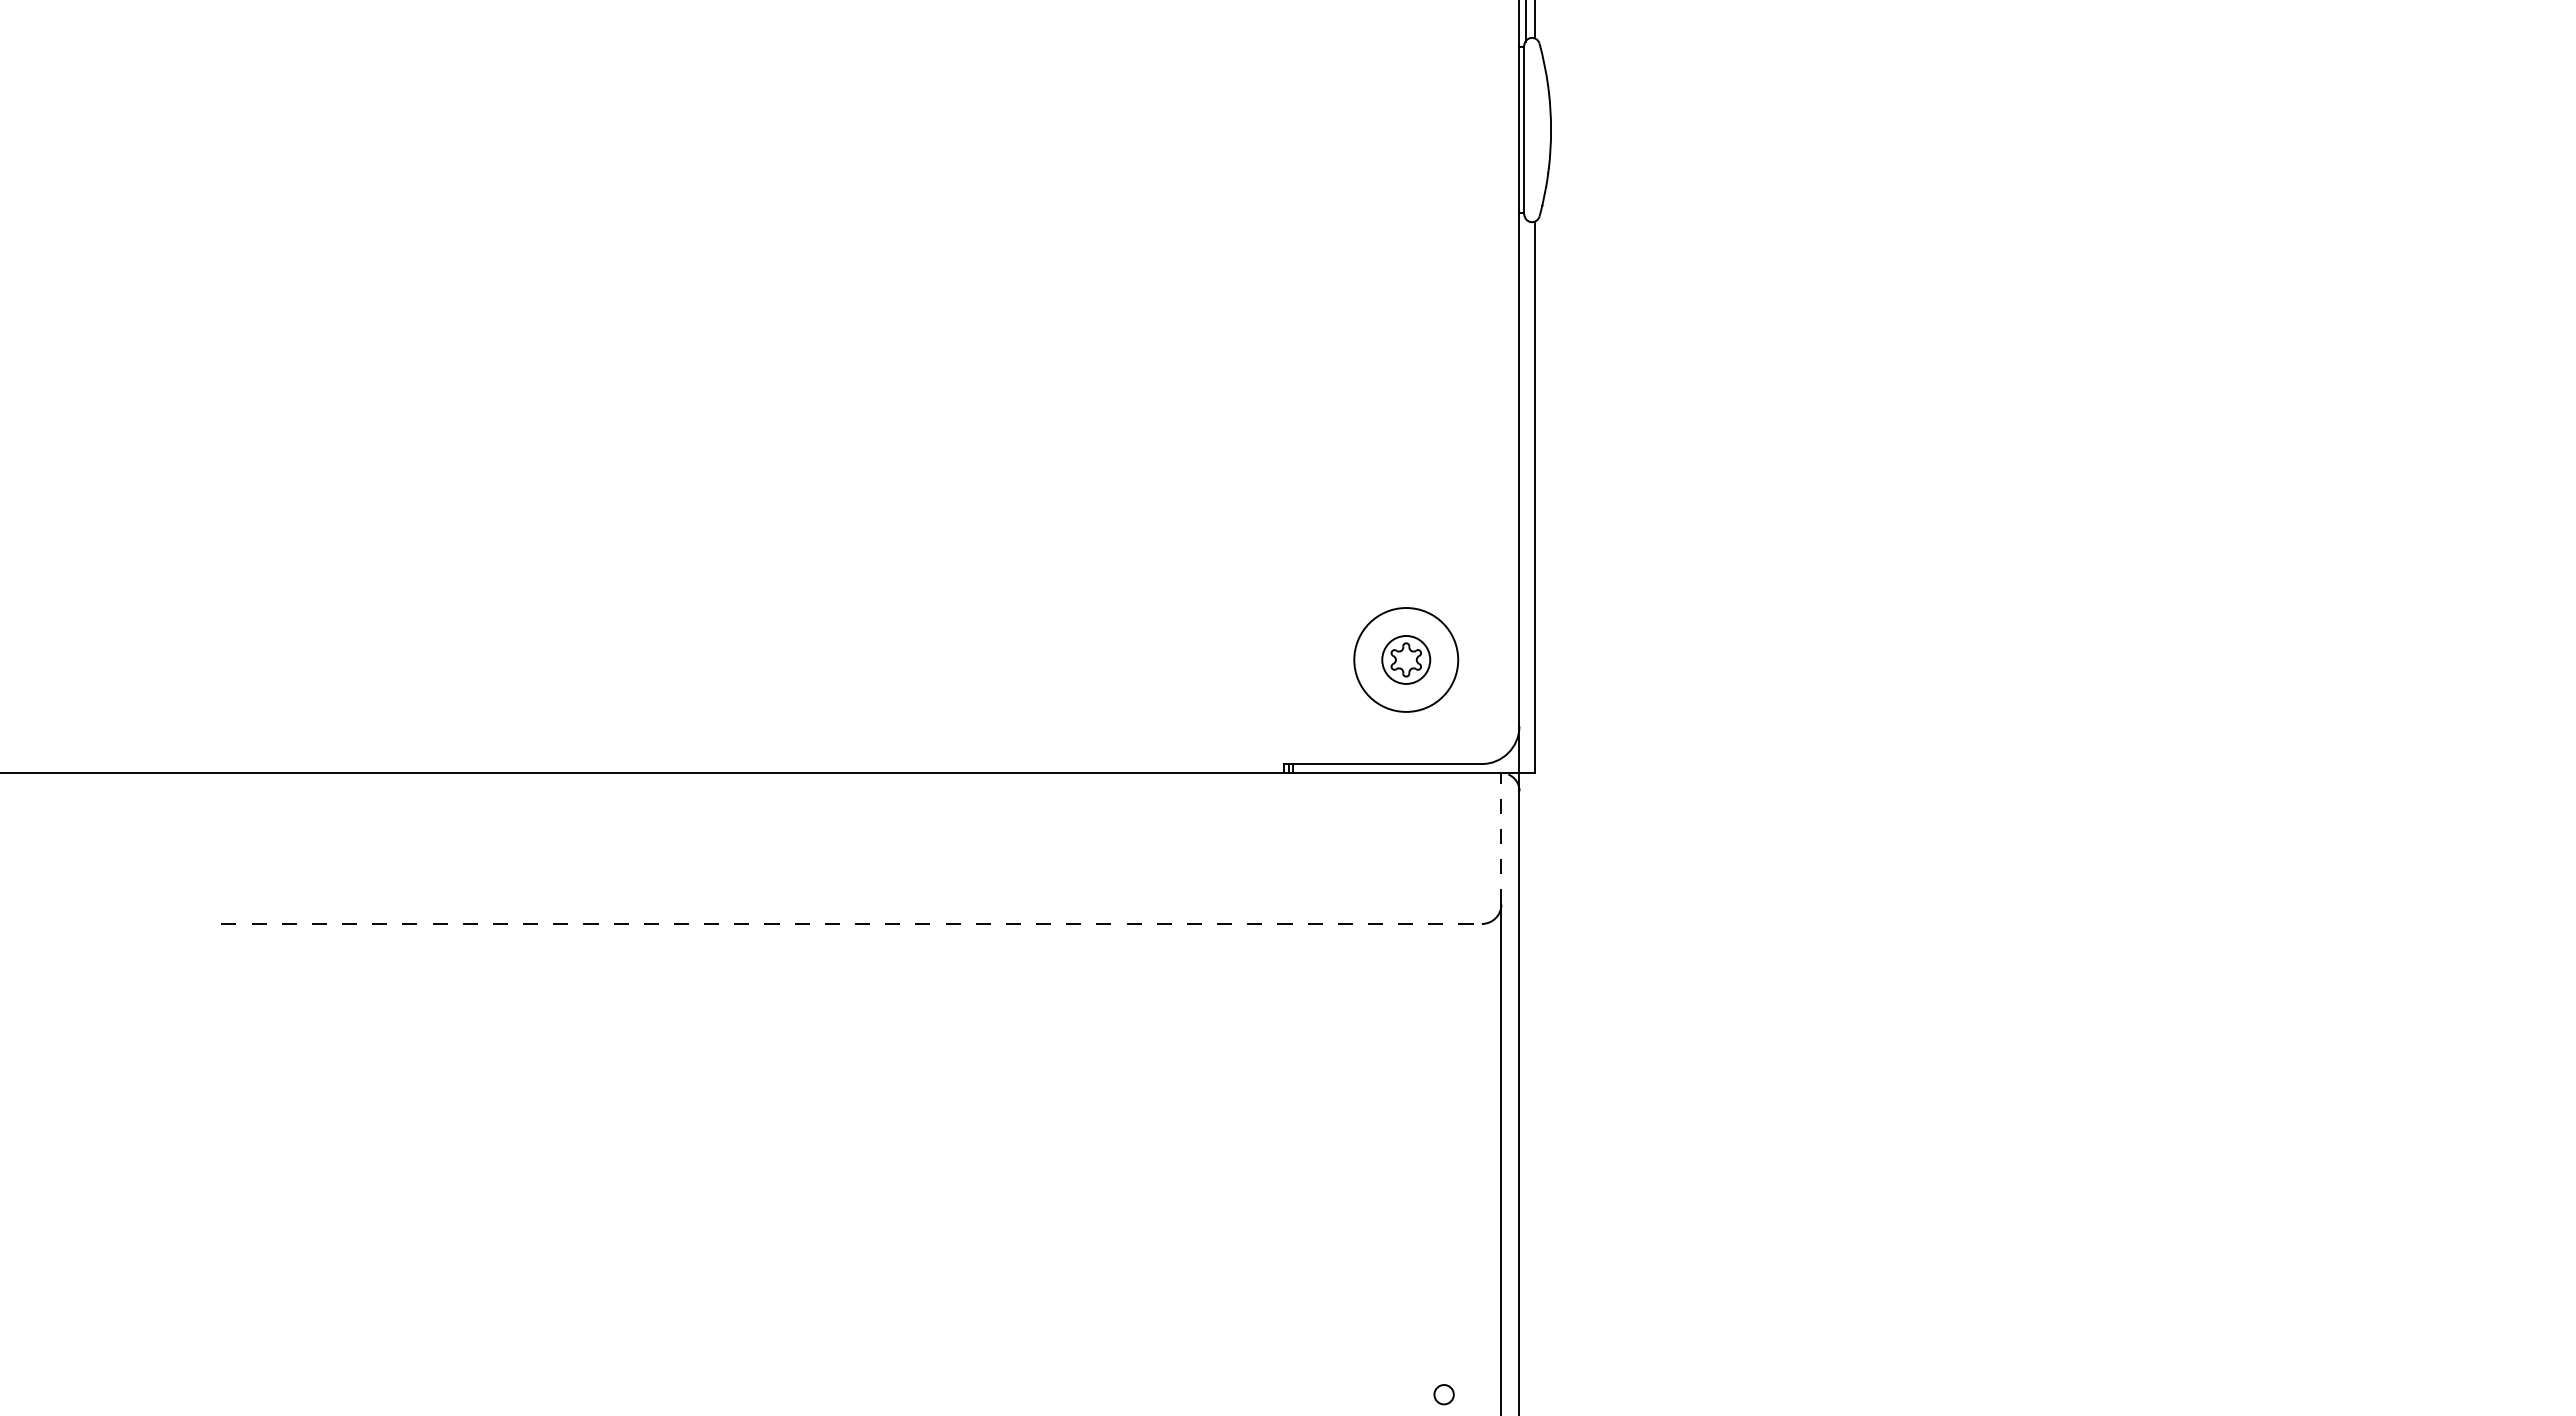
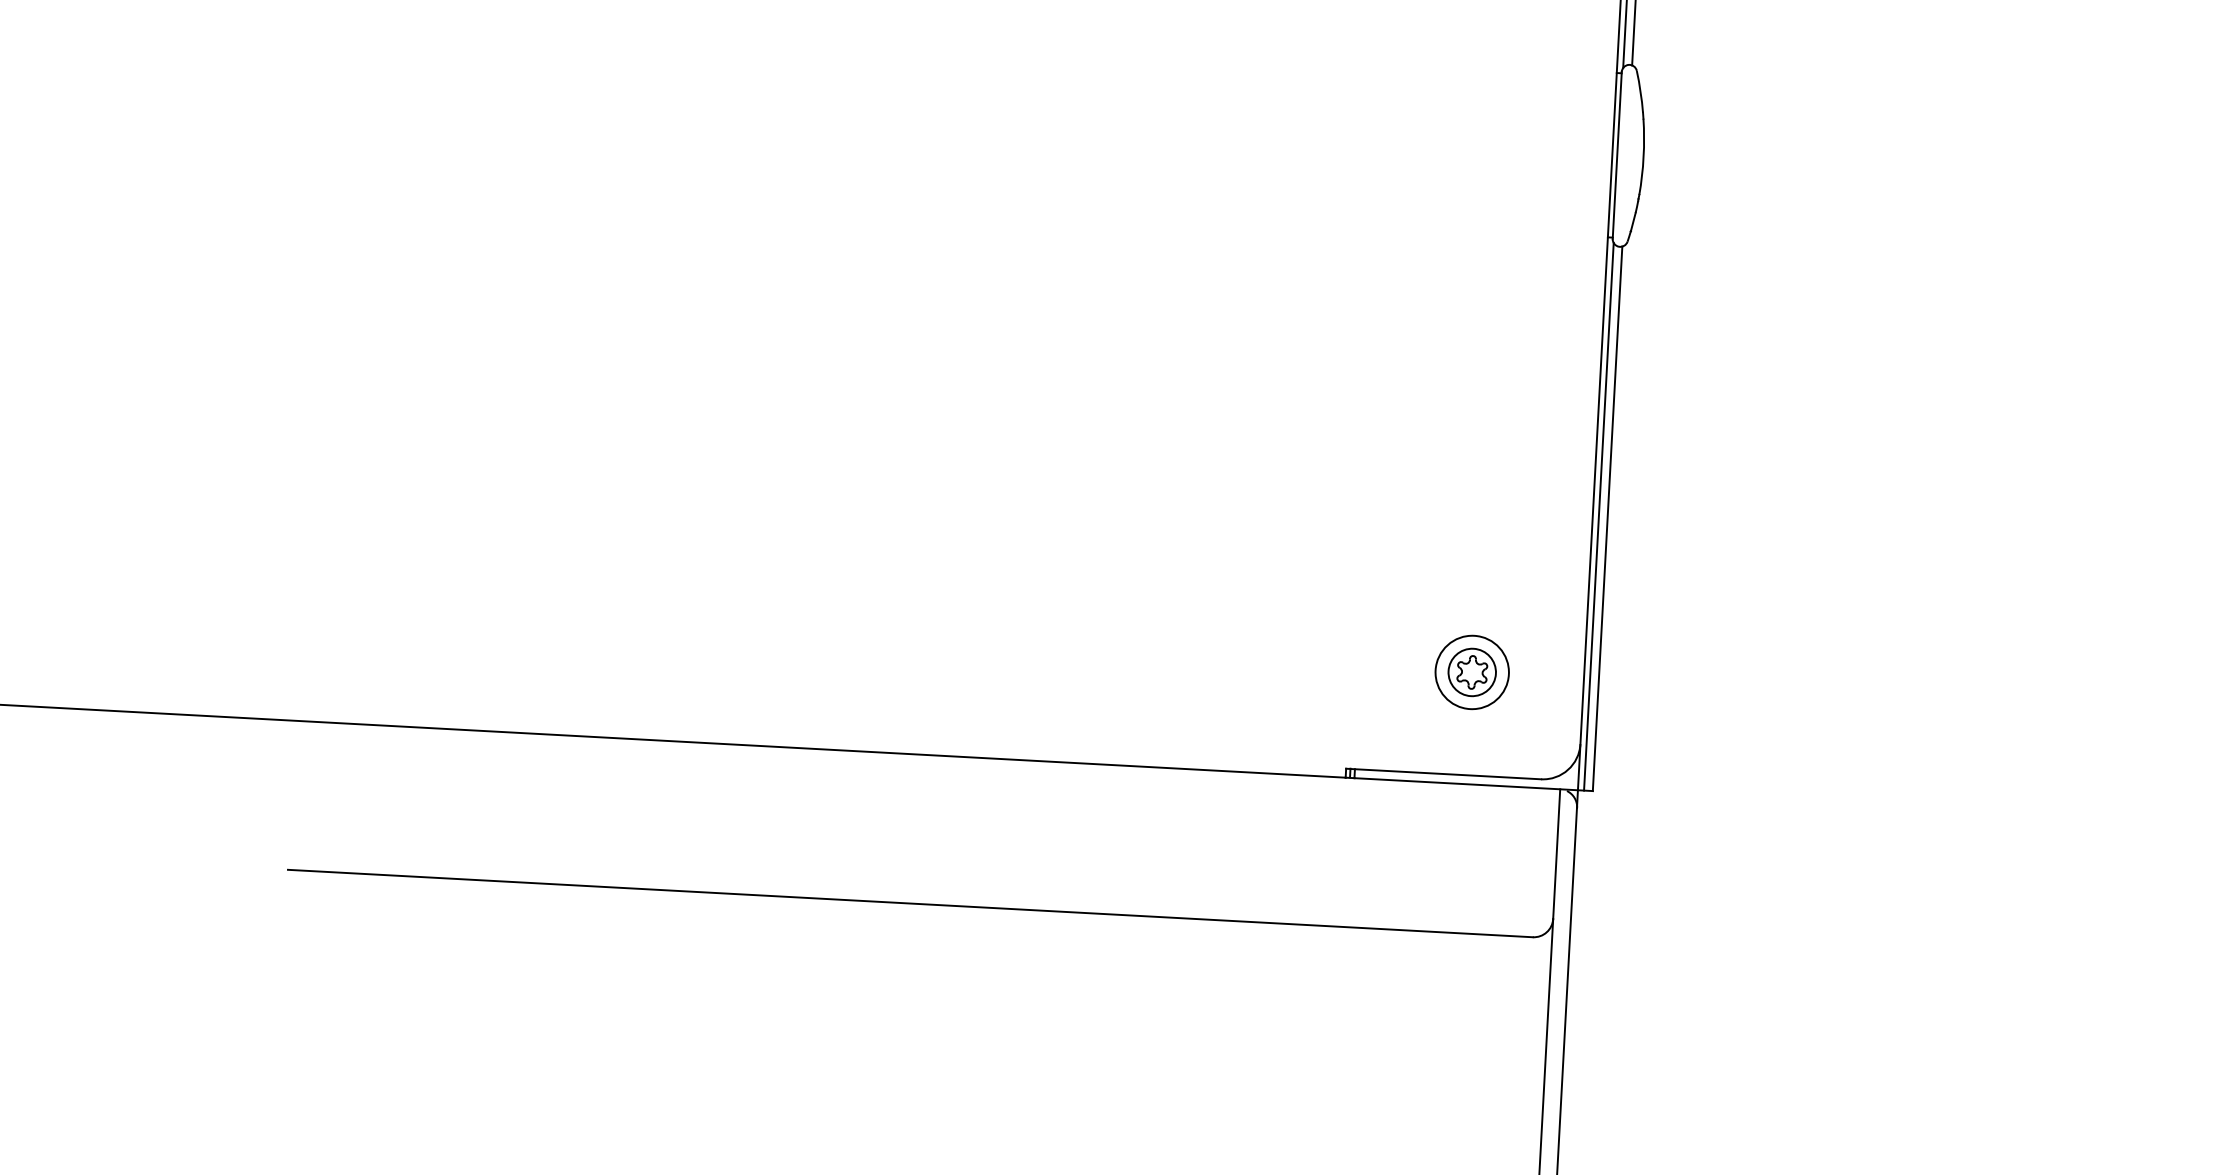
line: (1525, 495) -> (1598, 516), added
circle: (1406, 659) -> (1472, 672), size x0.71
line: (1501, 838) -> (1556, 853), dashed -> solid
line: (852, 923) -> (911, 903), dashed -> solid

